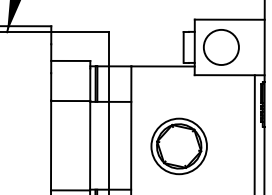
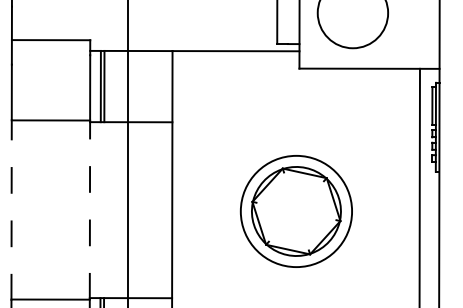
line: (51, 145) -> (12, 209), solid -> dashed
line: (90, 145) -> (90, 209), solid -> dashed
part: (178, 146) -> (295, 211), moved

